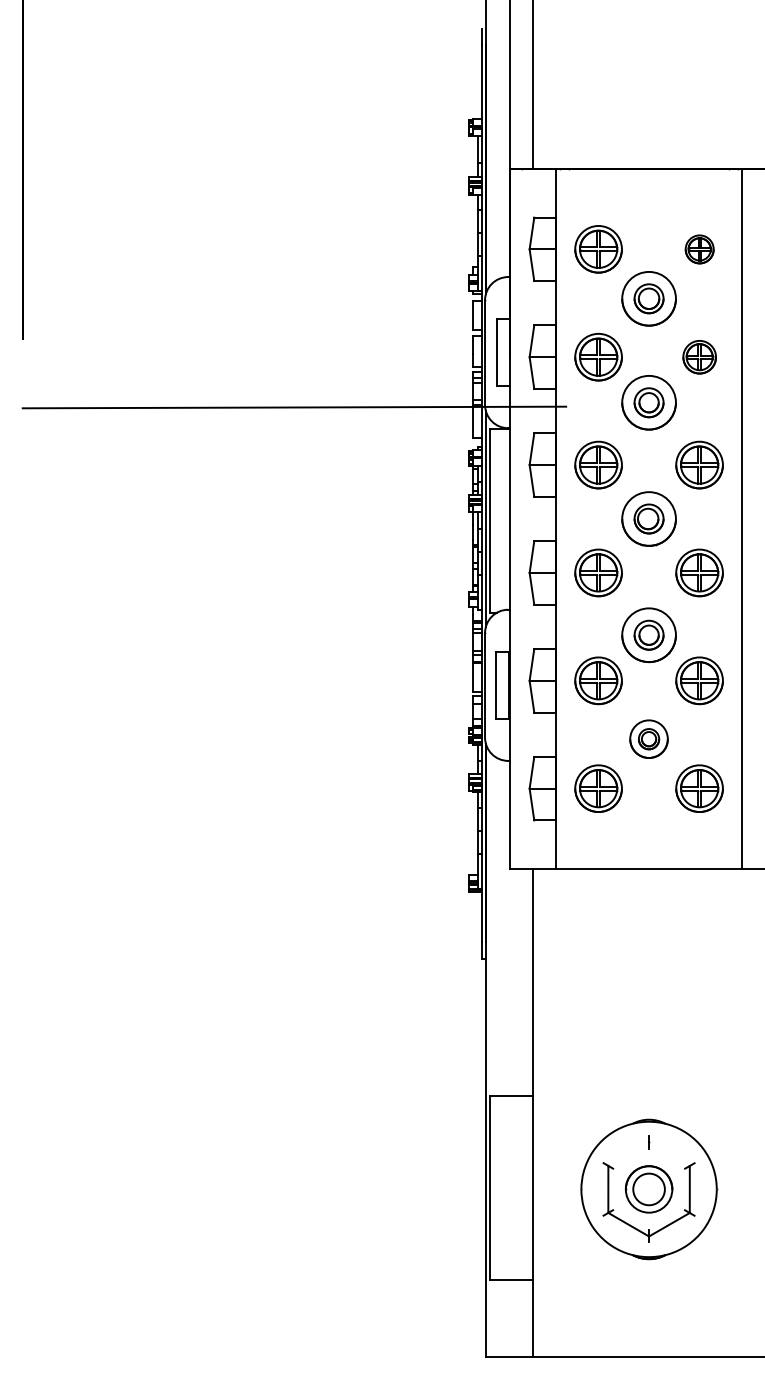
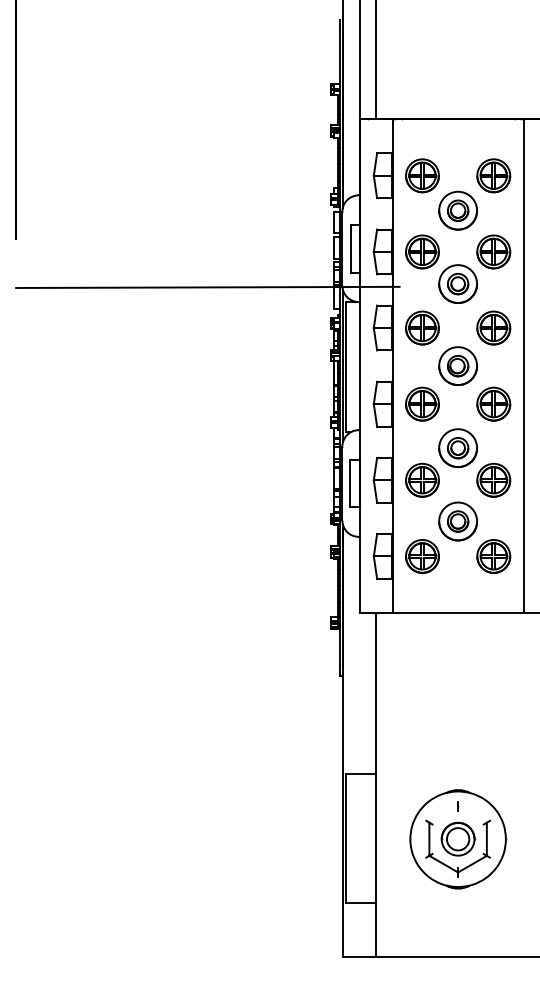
part: (699, 248) -> (493, 175), size x1.67
part: (699, 356) -> (493, 251), size x1.43
part: (648, 739) -> (457, 521), size x1.43

